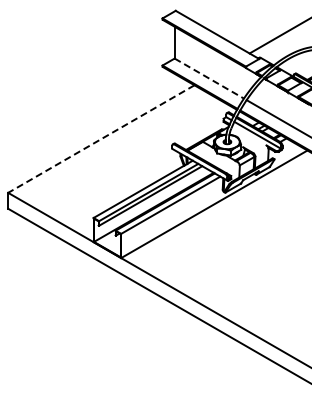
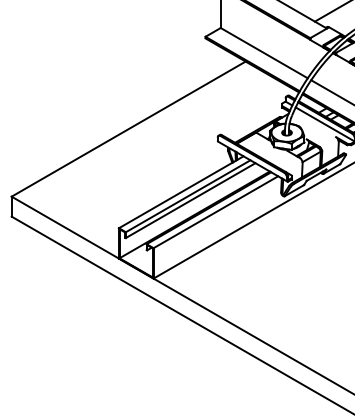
line: (209, 78) -> (264, 53), dashed -> solid
line: (101, 139) -> (128, 129), dashed -> solid

